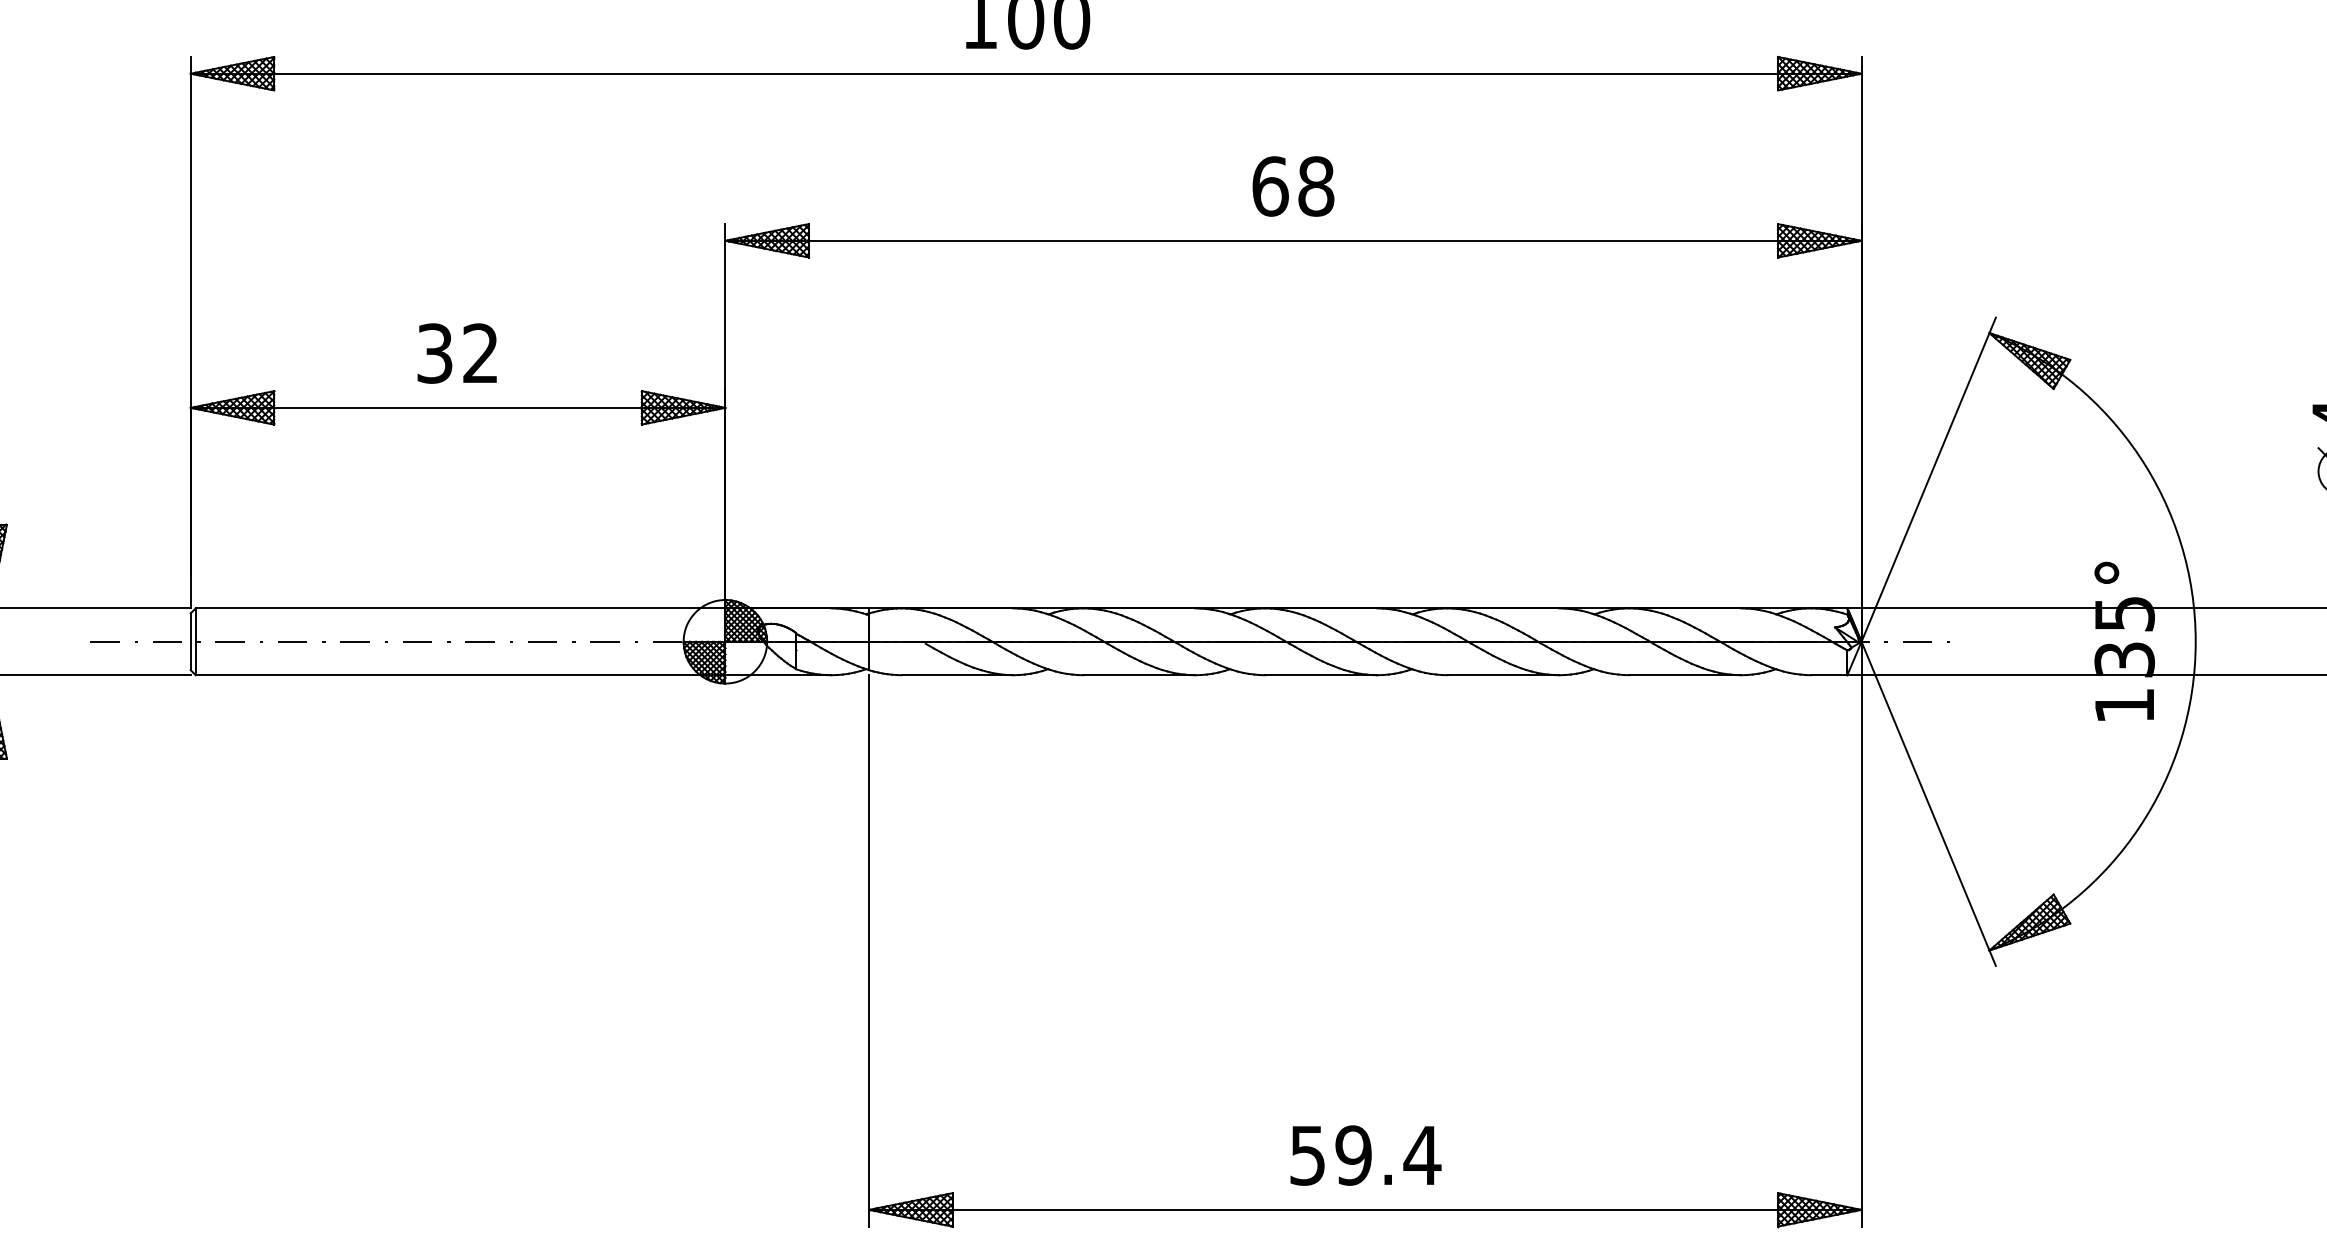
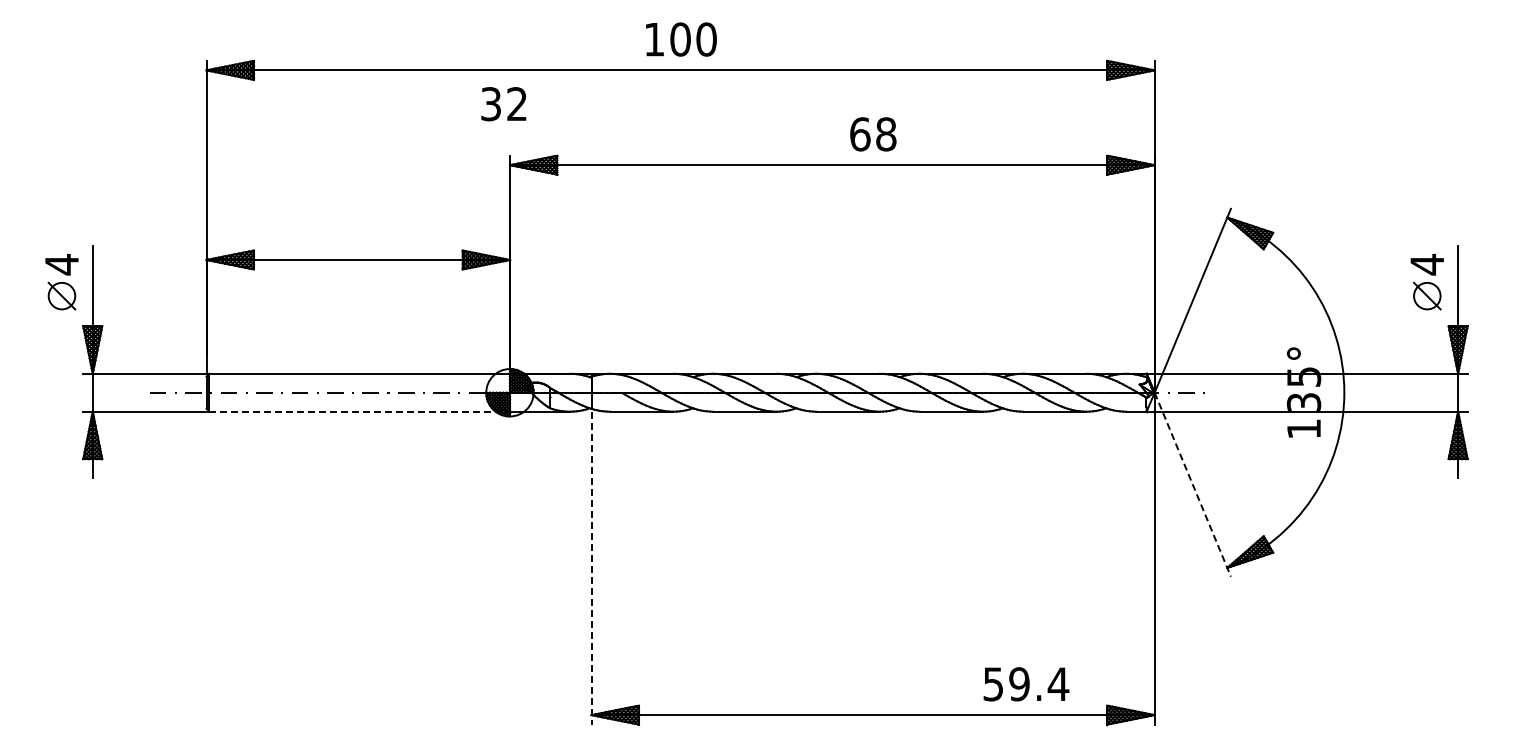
text: (1293, 186) -> (873, 134), moved
text: (456, 354) -> (503, 104), moved
line: (461, 674) -> (360, 411), solid -> dashed
line: (1928, 803) -> (1192, 484), solid -> dashed
line: (869, 951) -> (591, 568), solid -> dashed
text: (1365, 1155) -> (1026, 684), moved

